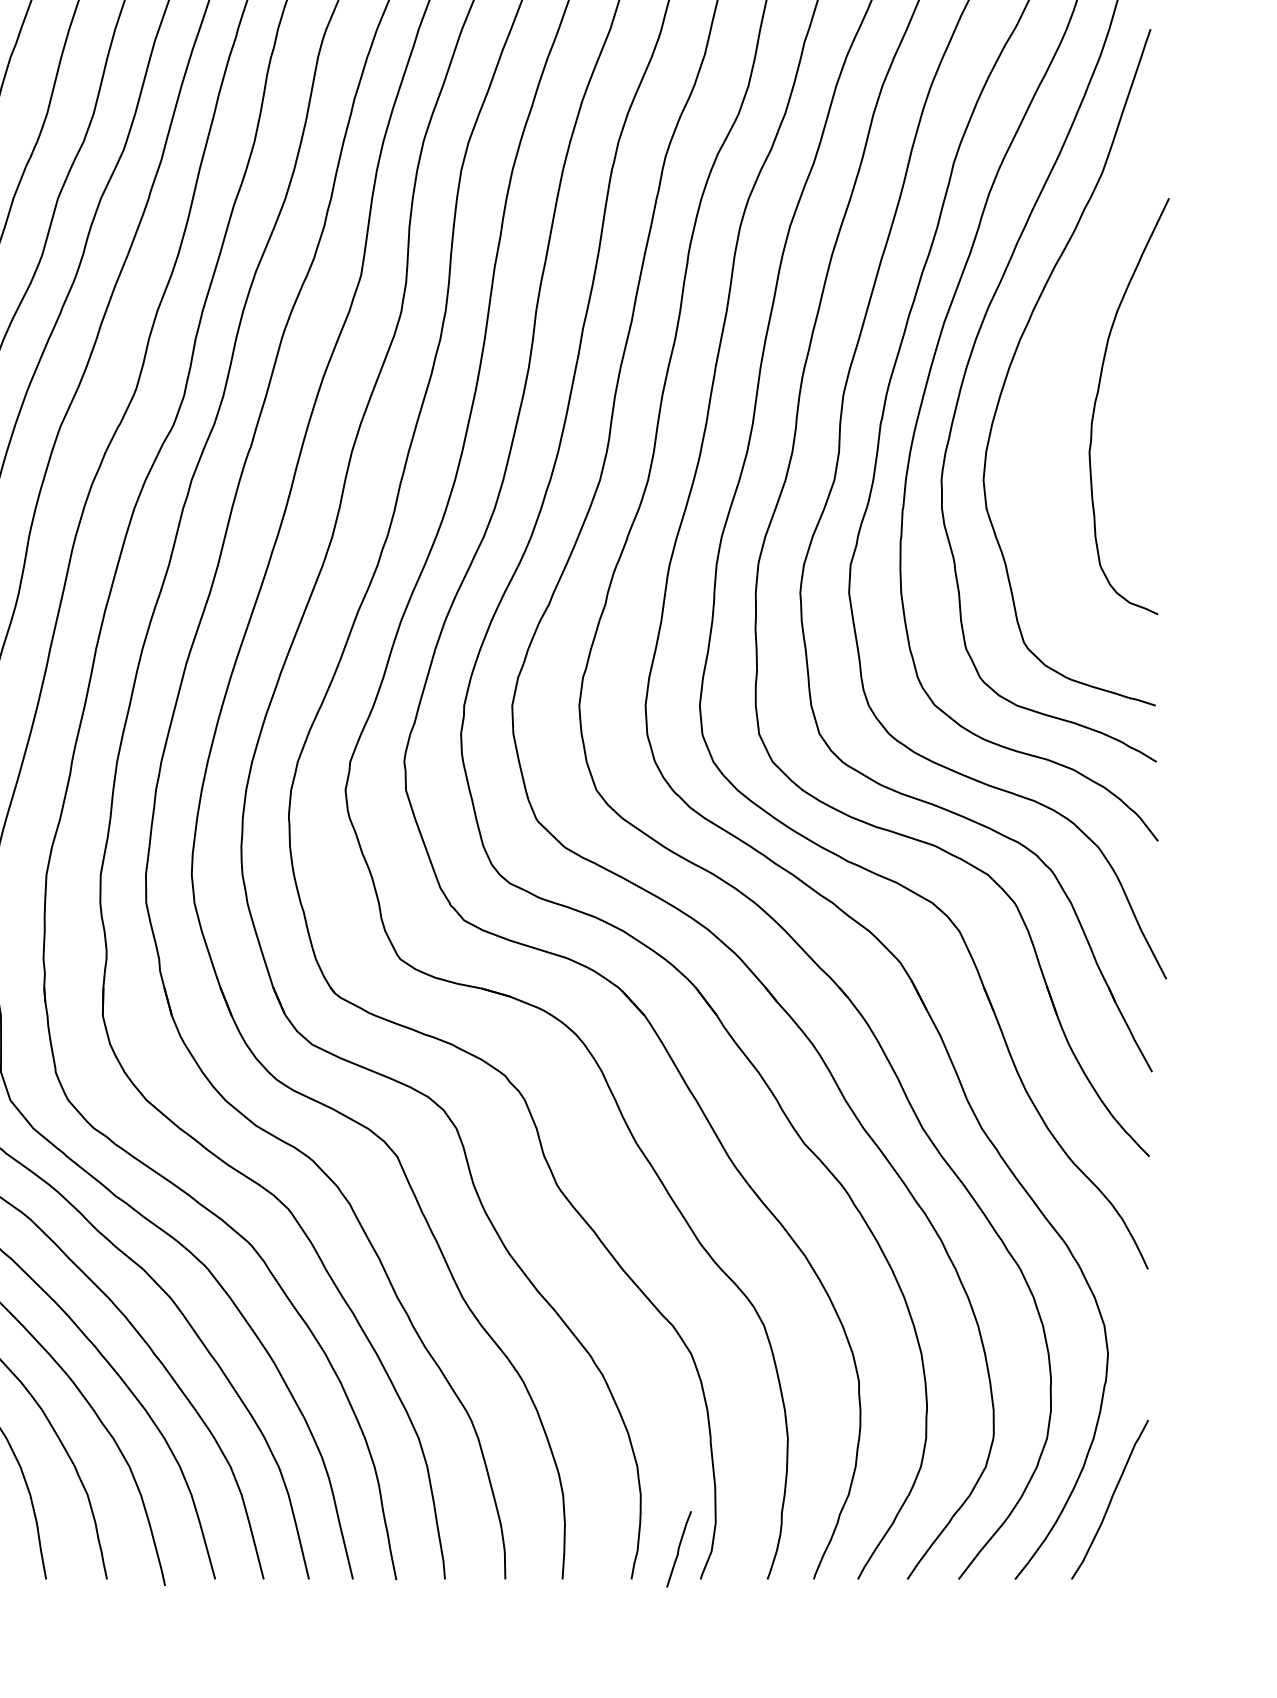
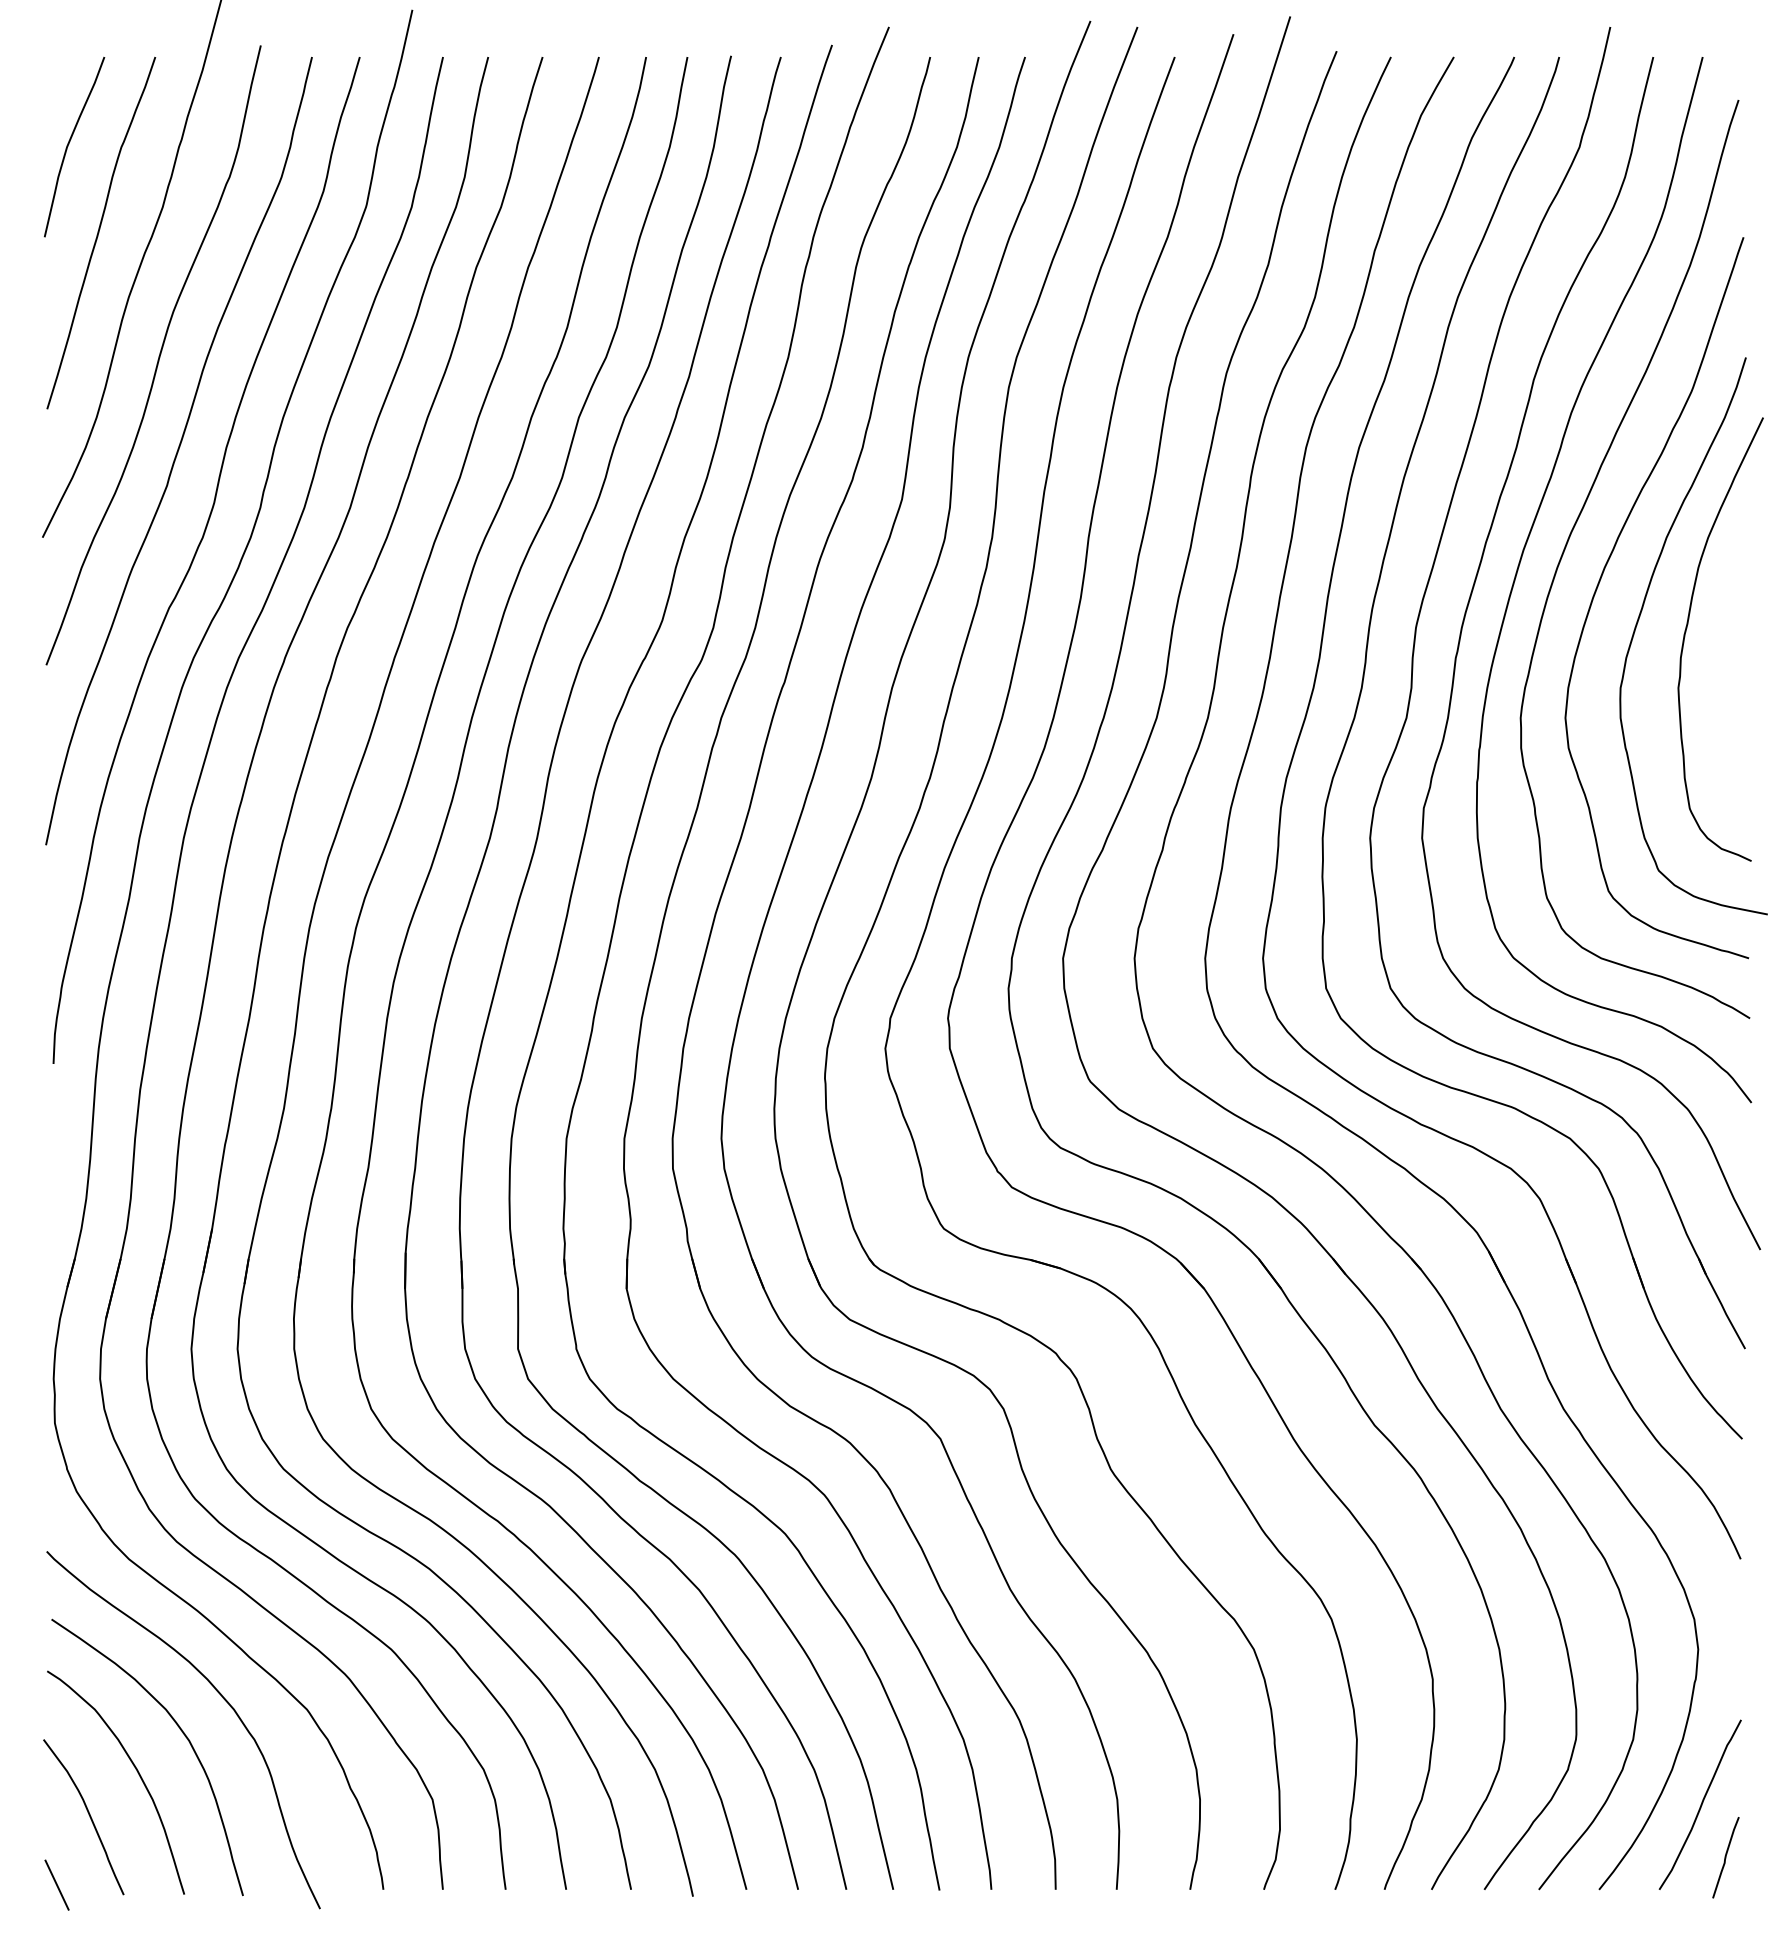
curve: (1052, 387) -> (1639, 619), added
curve: (678, 1549) -> (1725, 1857), moved

